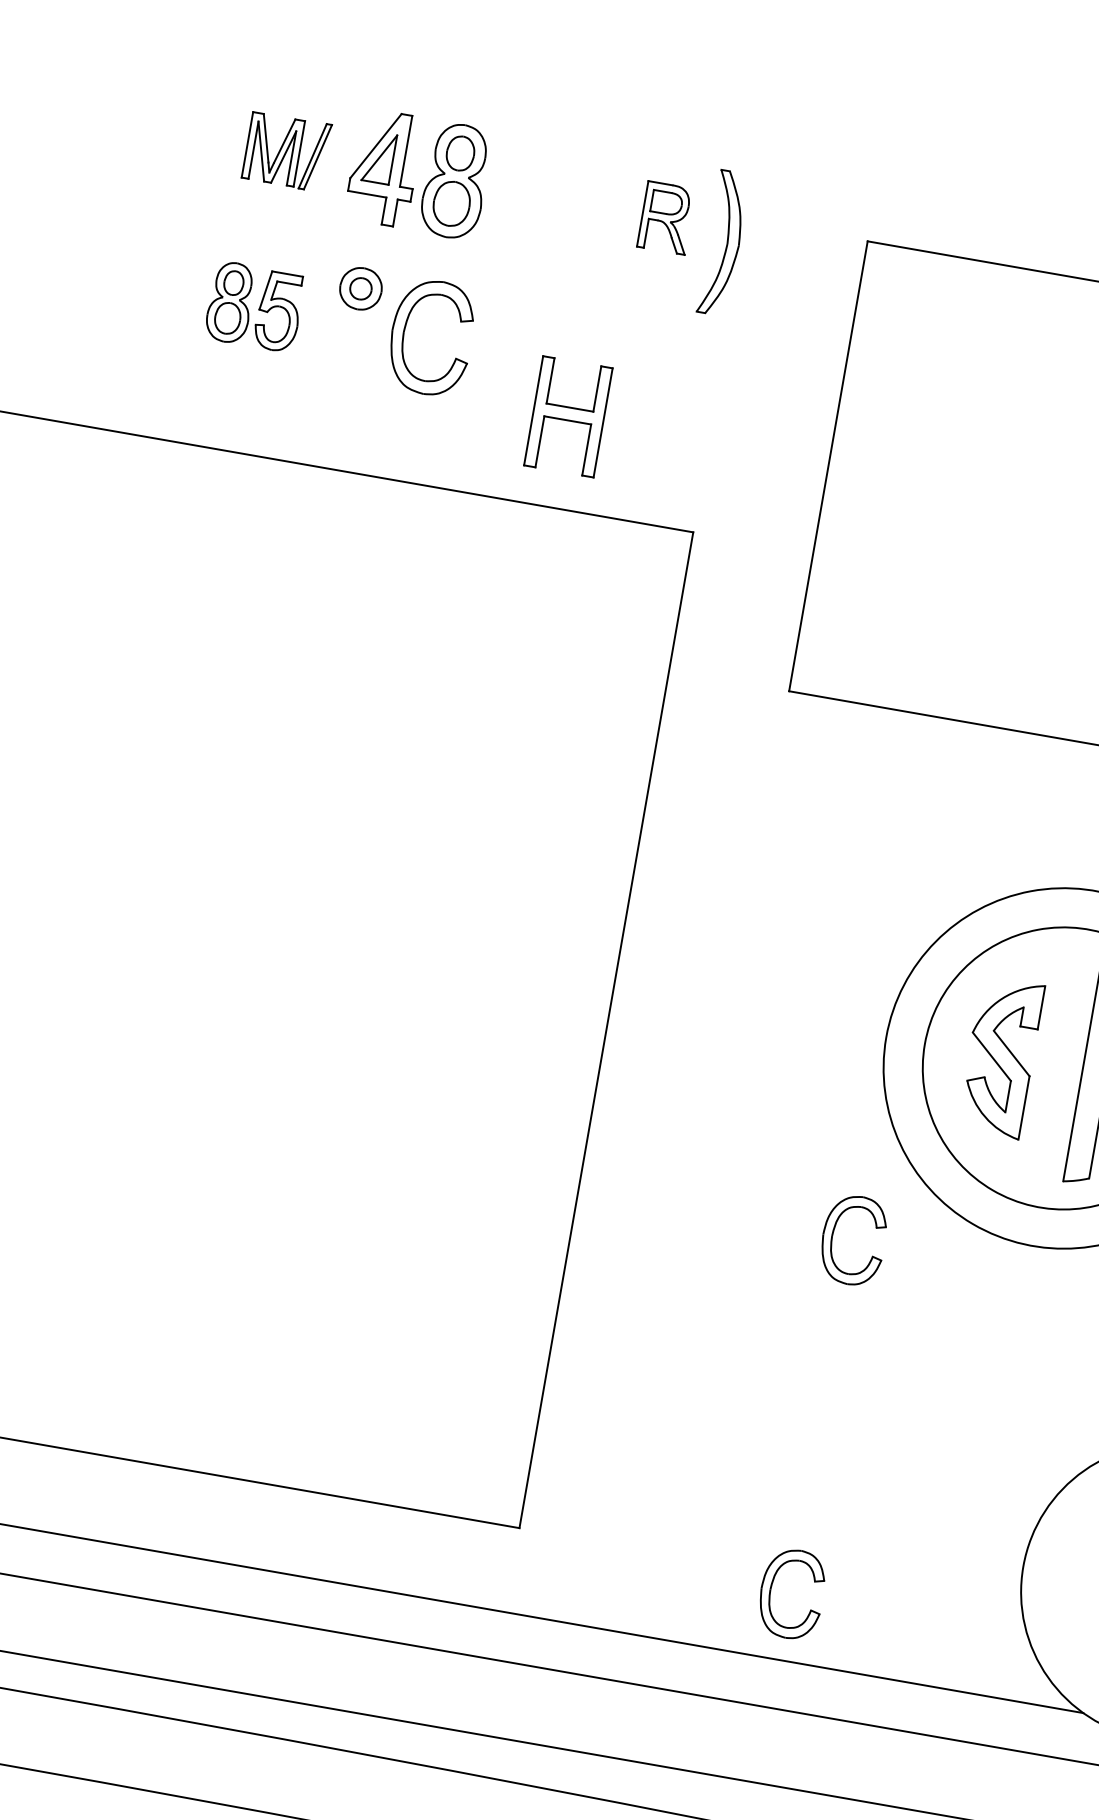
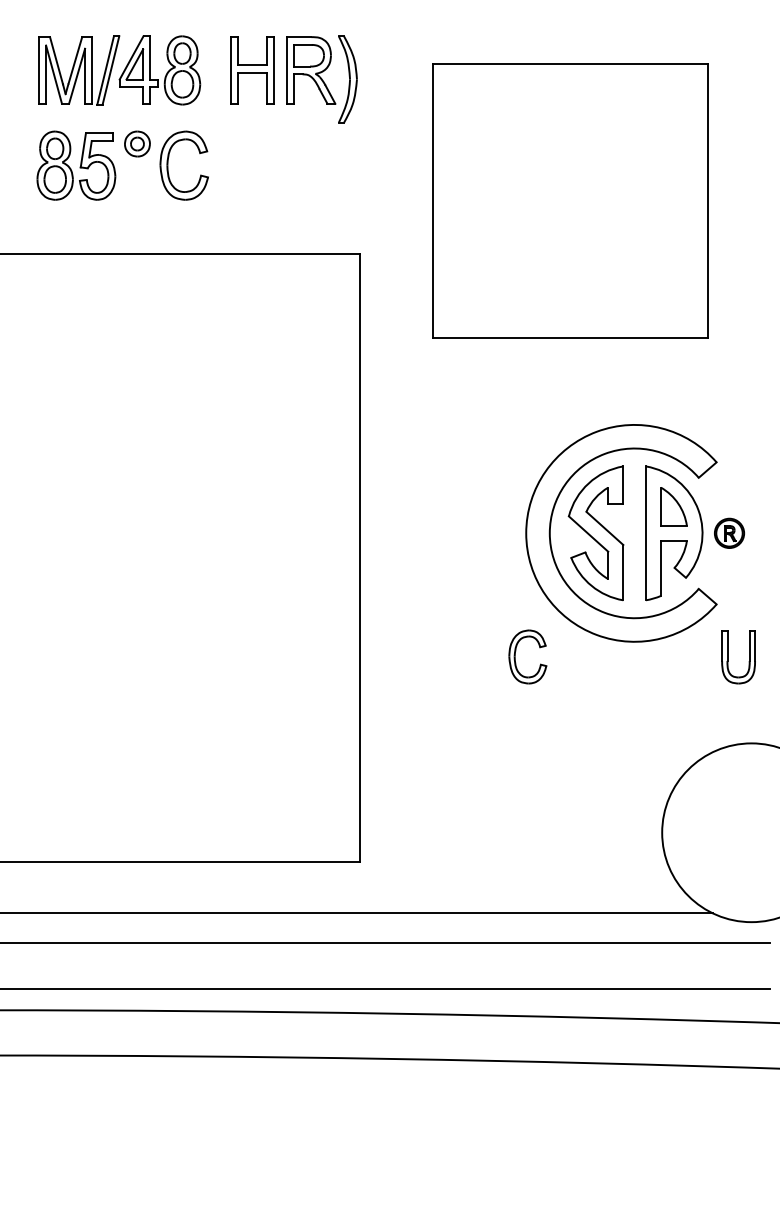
part: (287, 151) -> (79, 70), size x1.67
part: (666, 218) -> (311, 70), size x1.67
part: (254, 306) -> (76, 165), size x1.43
part: (568, 416) -> (252, 70), moved
part: (999, 1057) -> (595, 533), size x1.43
part: (771, 1589) -> (515, 872), removed

